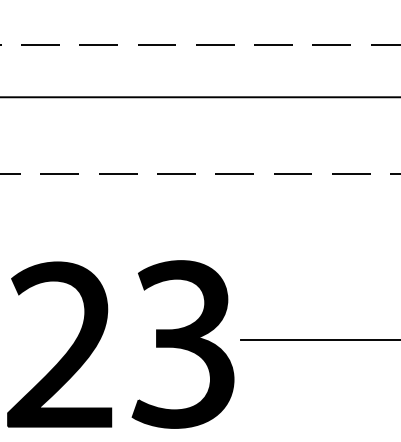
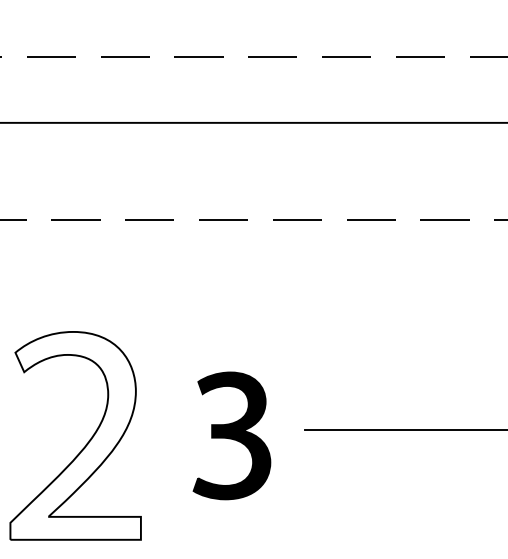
fill: (59, 344) -> (75, 435), removed
part: (182, 344) -> (231, 435), size x0.6

